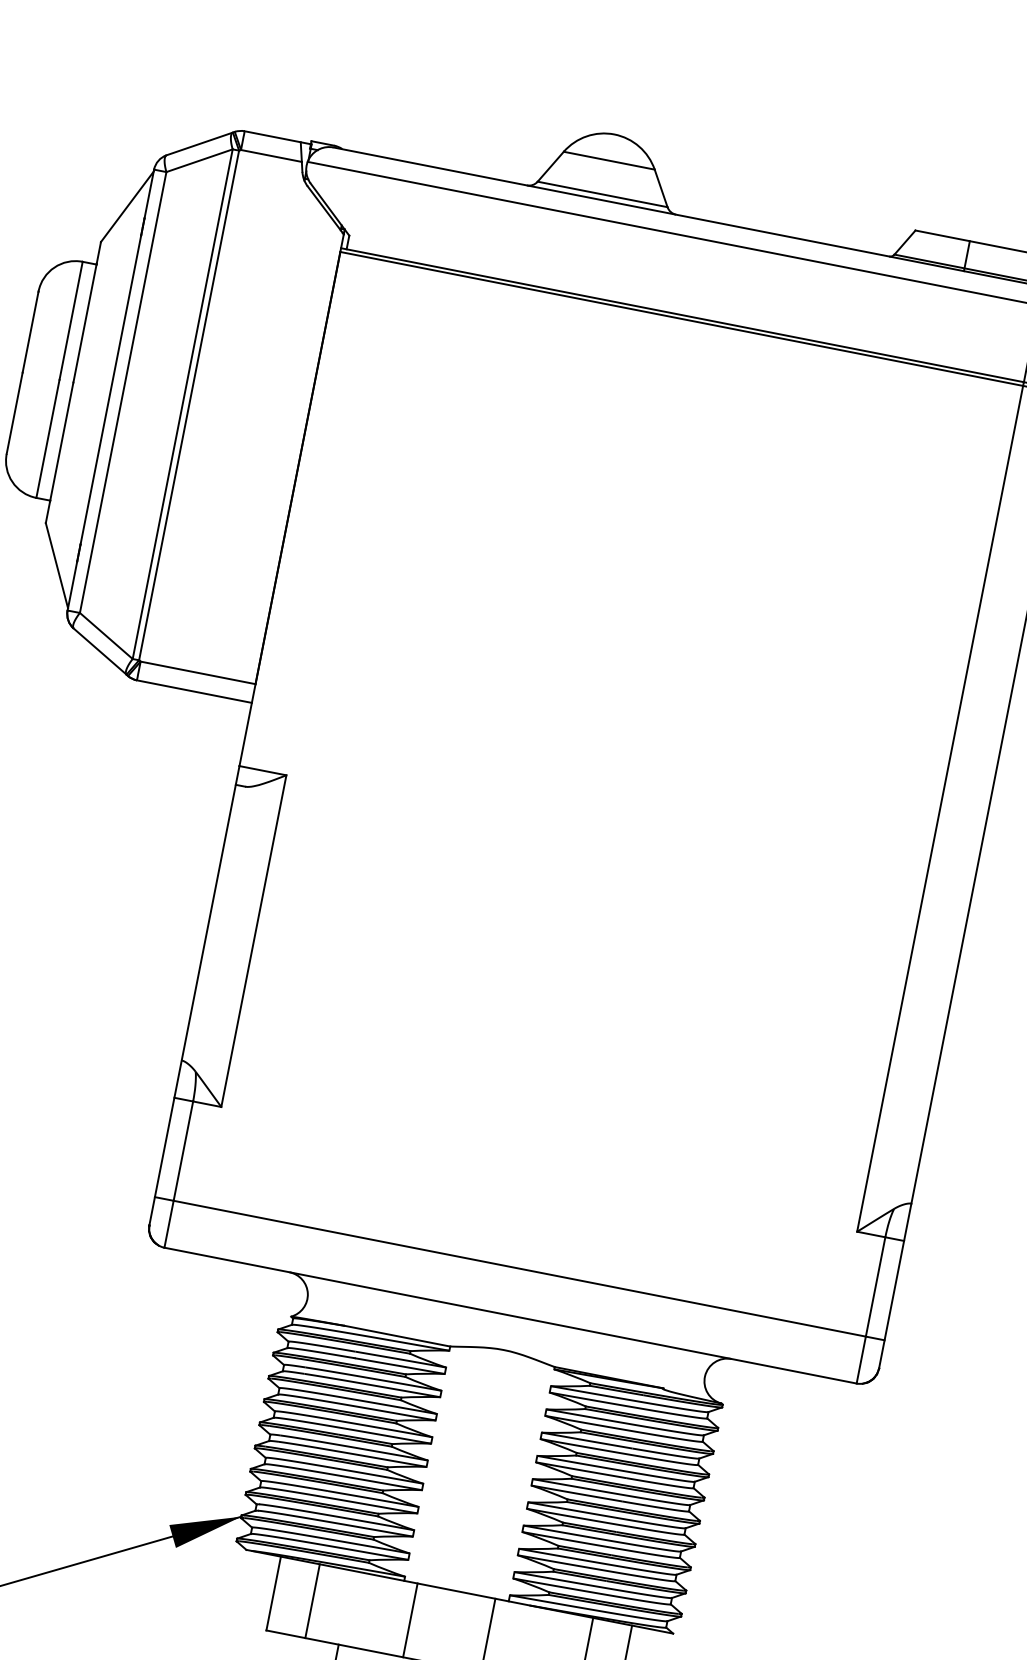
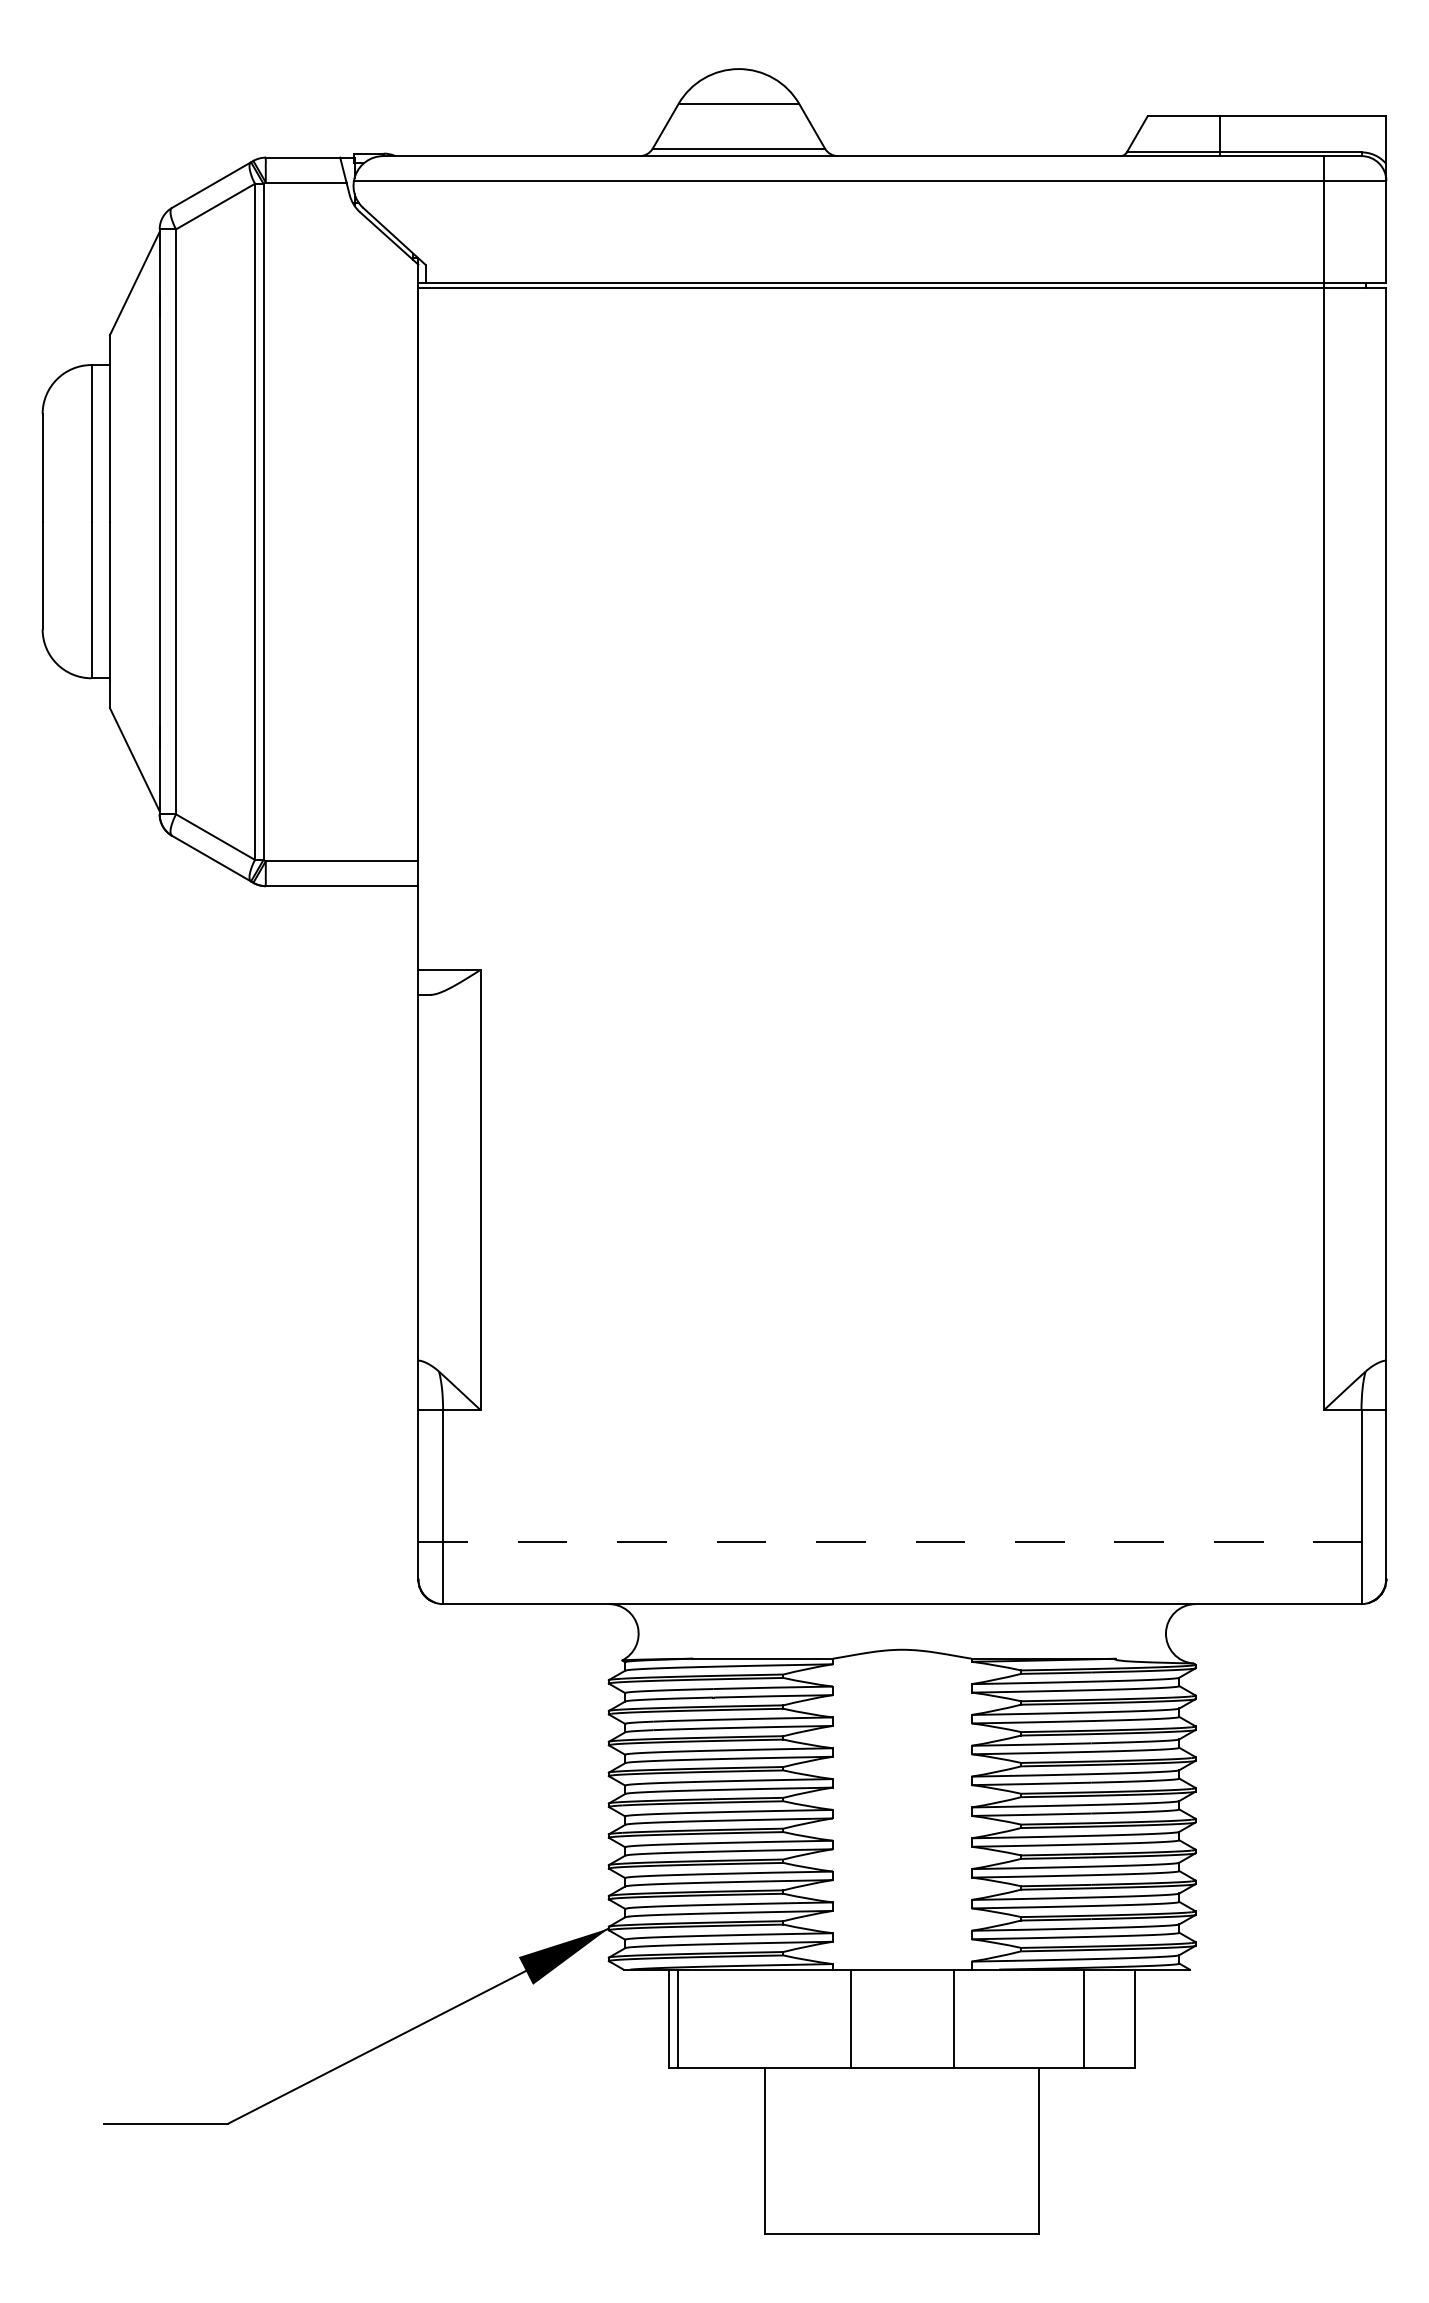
line: (519, 1268) -> (902, 1541), solid -> dashed
line: (312, 1601) -> (677, 2018), moved

